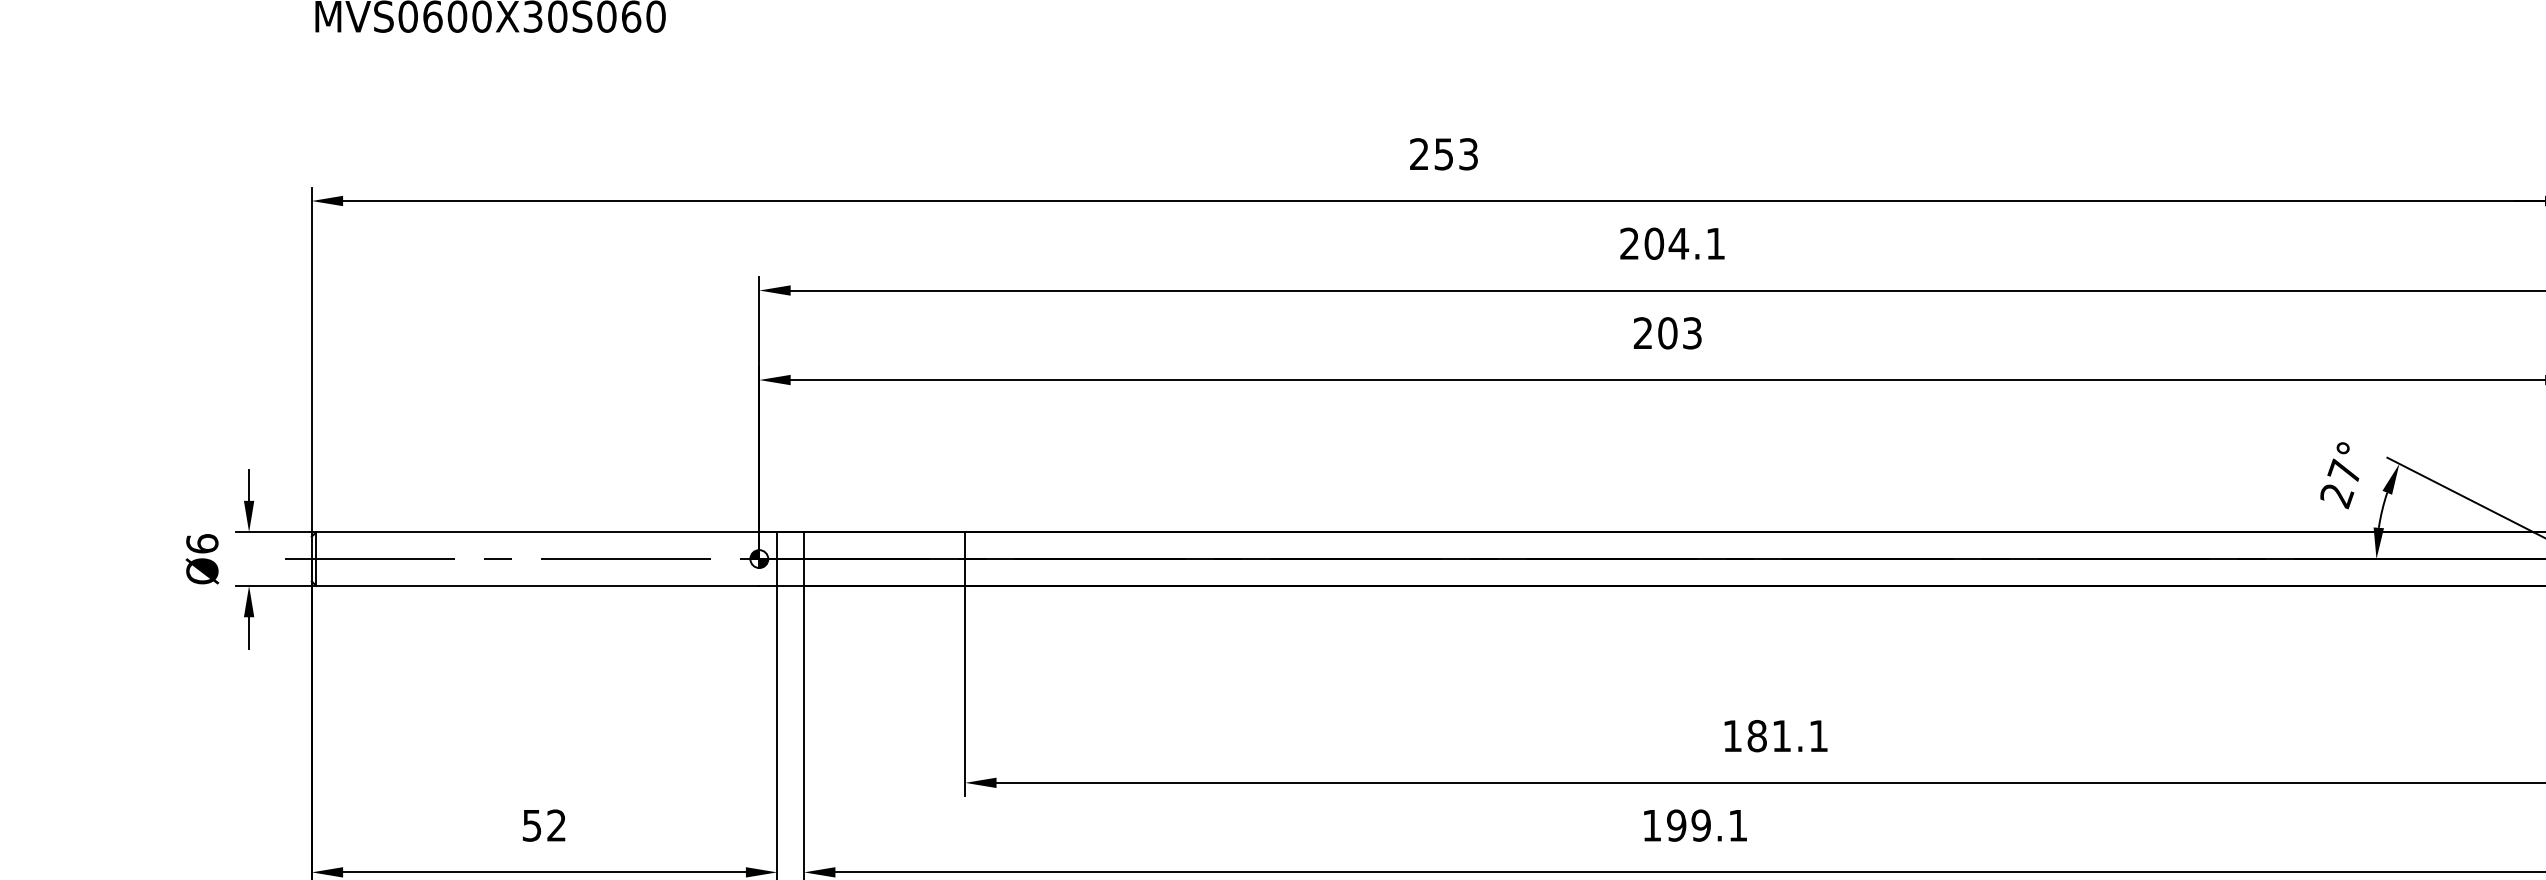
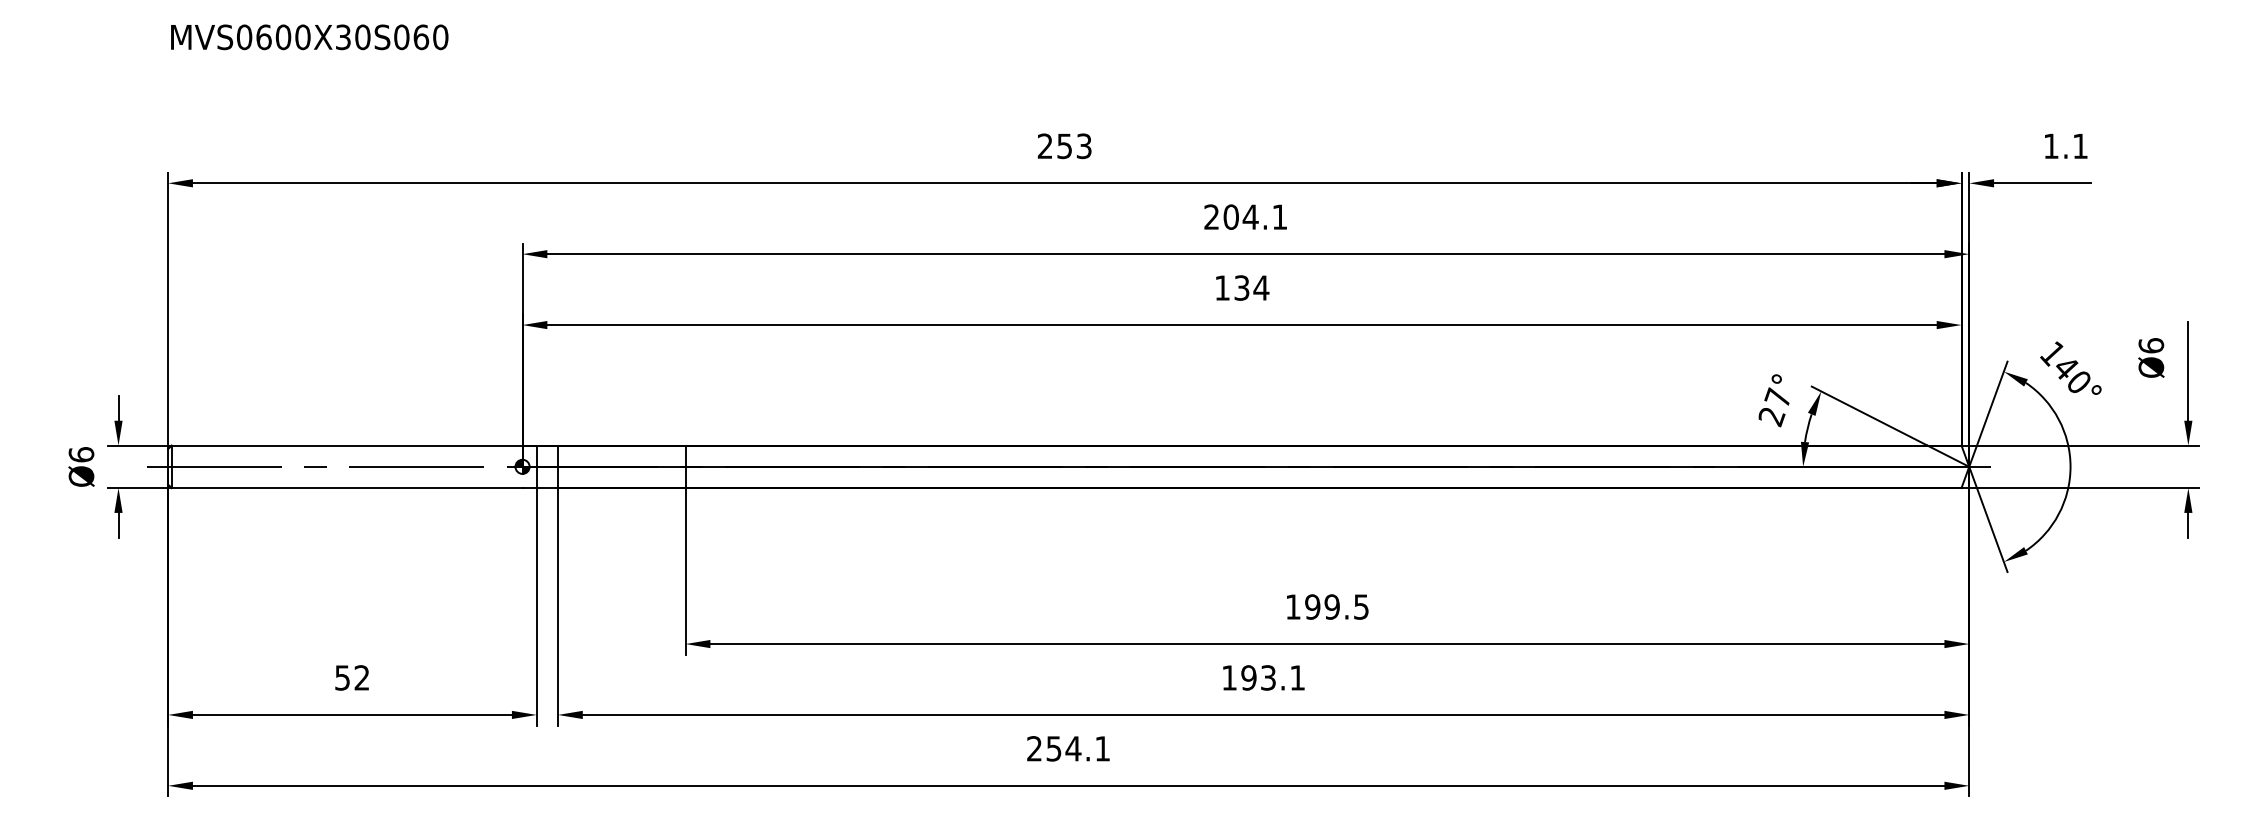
text: (1668, 332) -> (1242, 287), 203 -> 134
text: (1787, 735) -> (1336, 606), 181.1 -> 199.5
text: (1701, 825) -> (1268, 677), 199.1 -> 193.1

